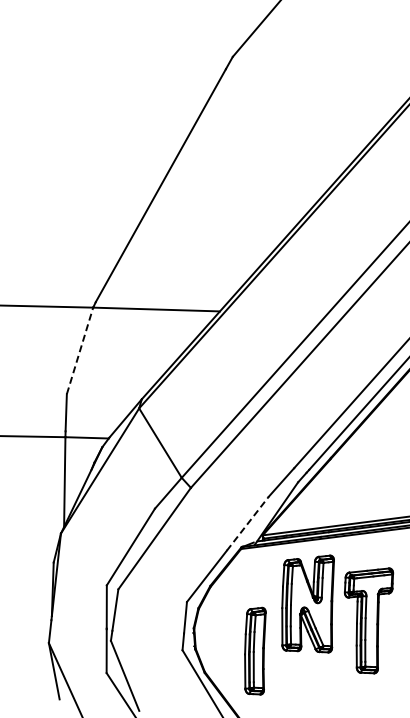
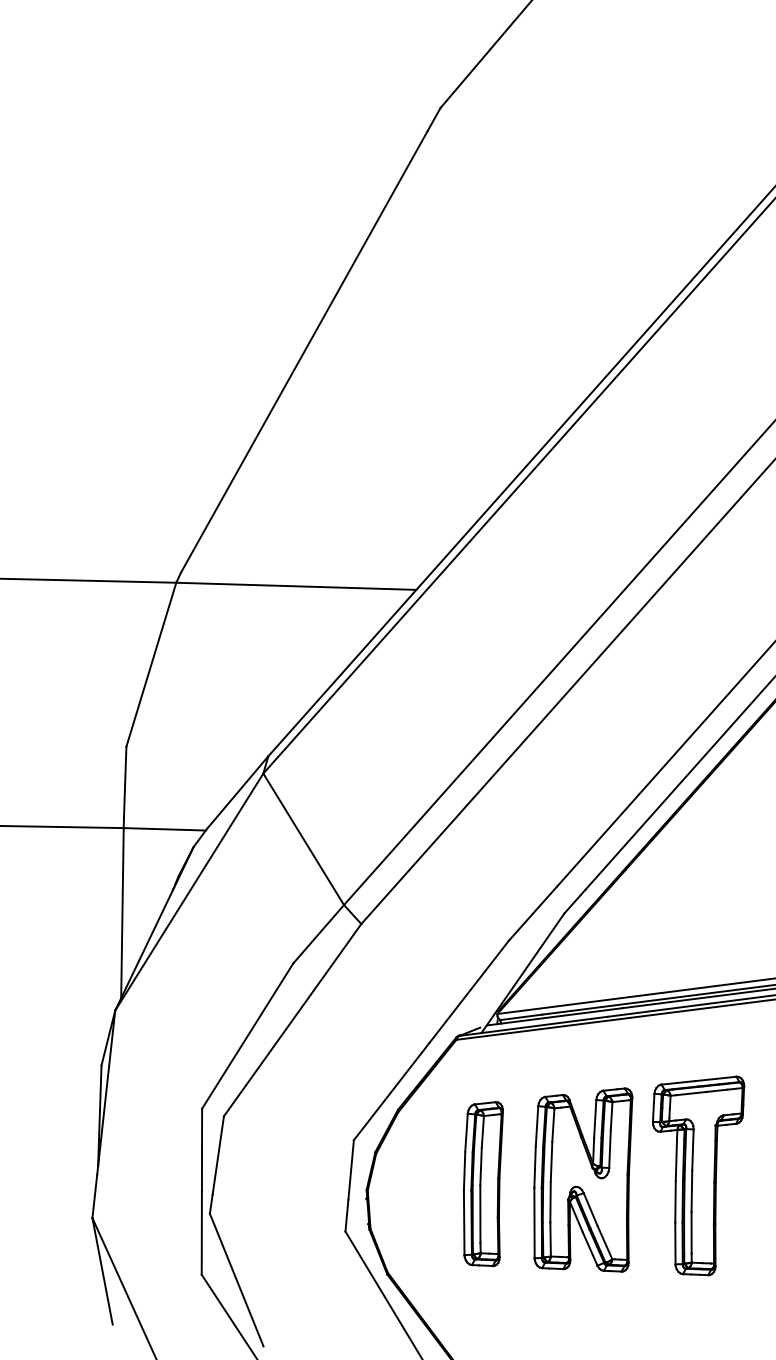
line: (80, 350) -> (152, 663), dashed -> solid
line: (248, 523) -> (470, 991), dashed -> solid
part: (307, 603) -> (582, 1178), moved
part: (255, 650) -> (483, 1182), moved

